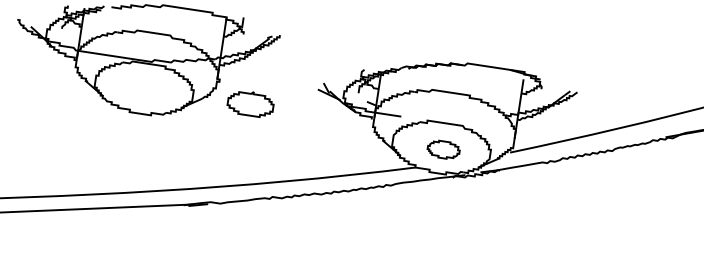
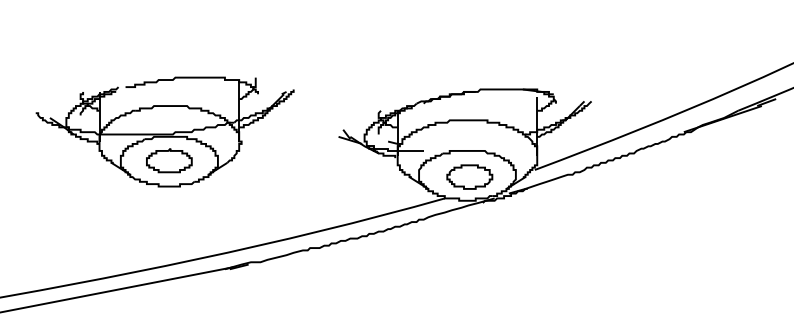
part: (250, 103) -> (169, 160), moved
part: (443, 149) -> (469, 176), size x1.43

